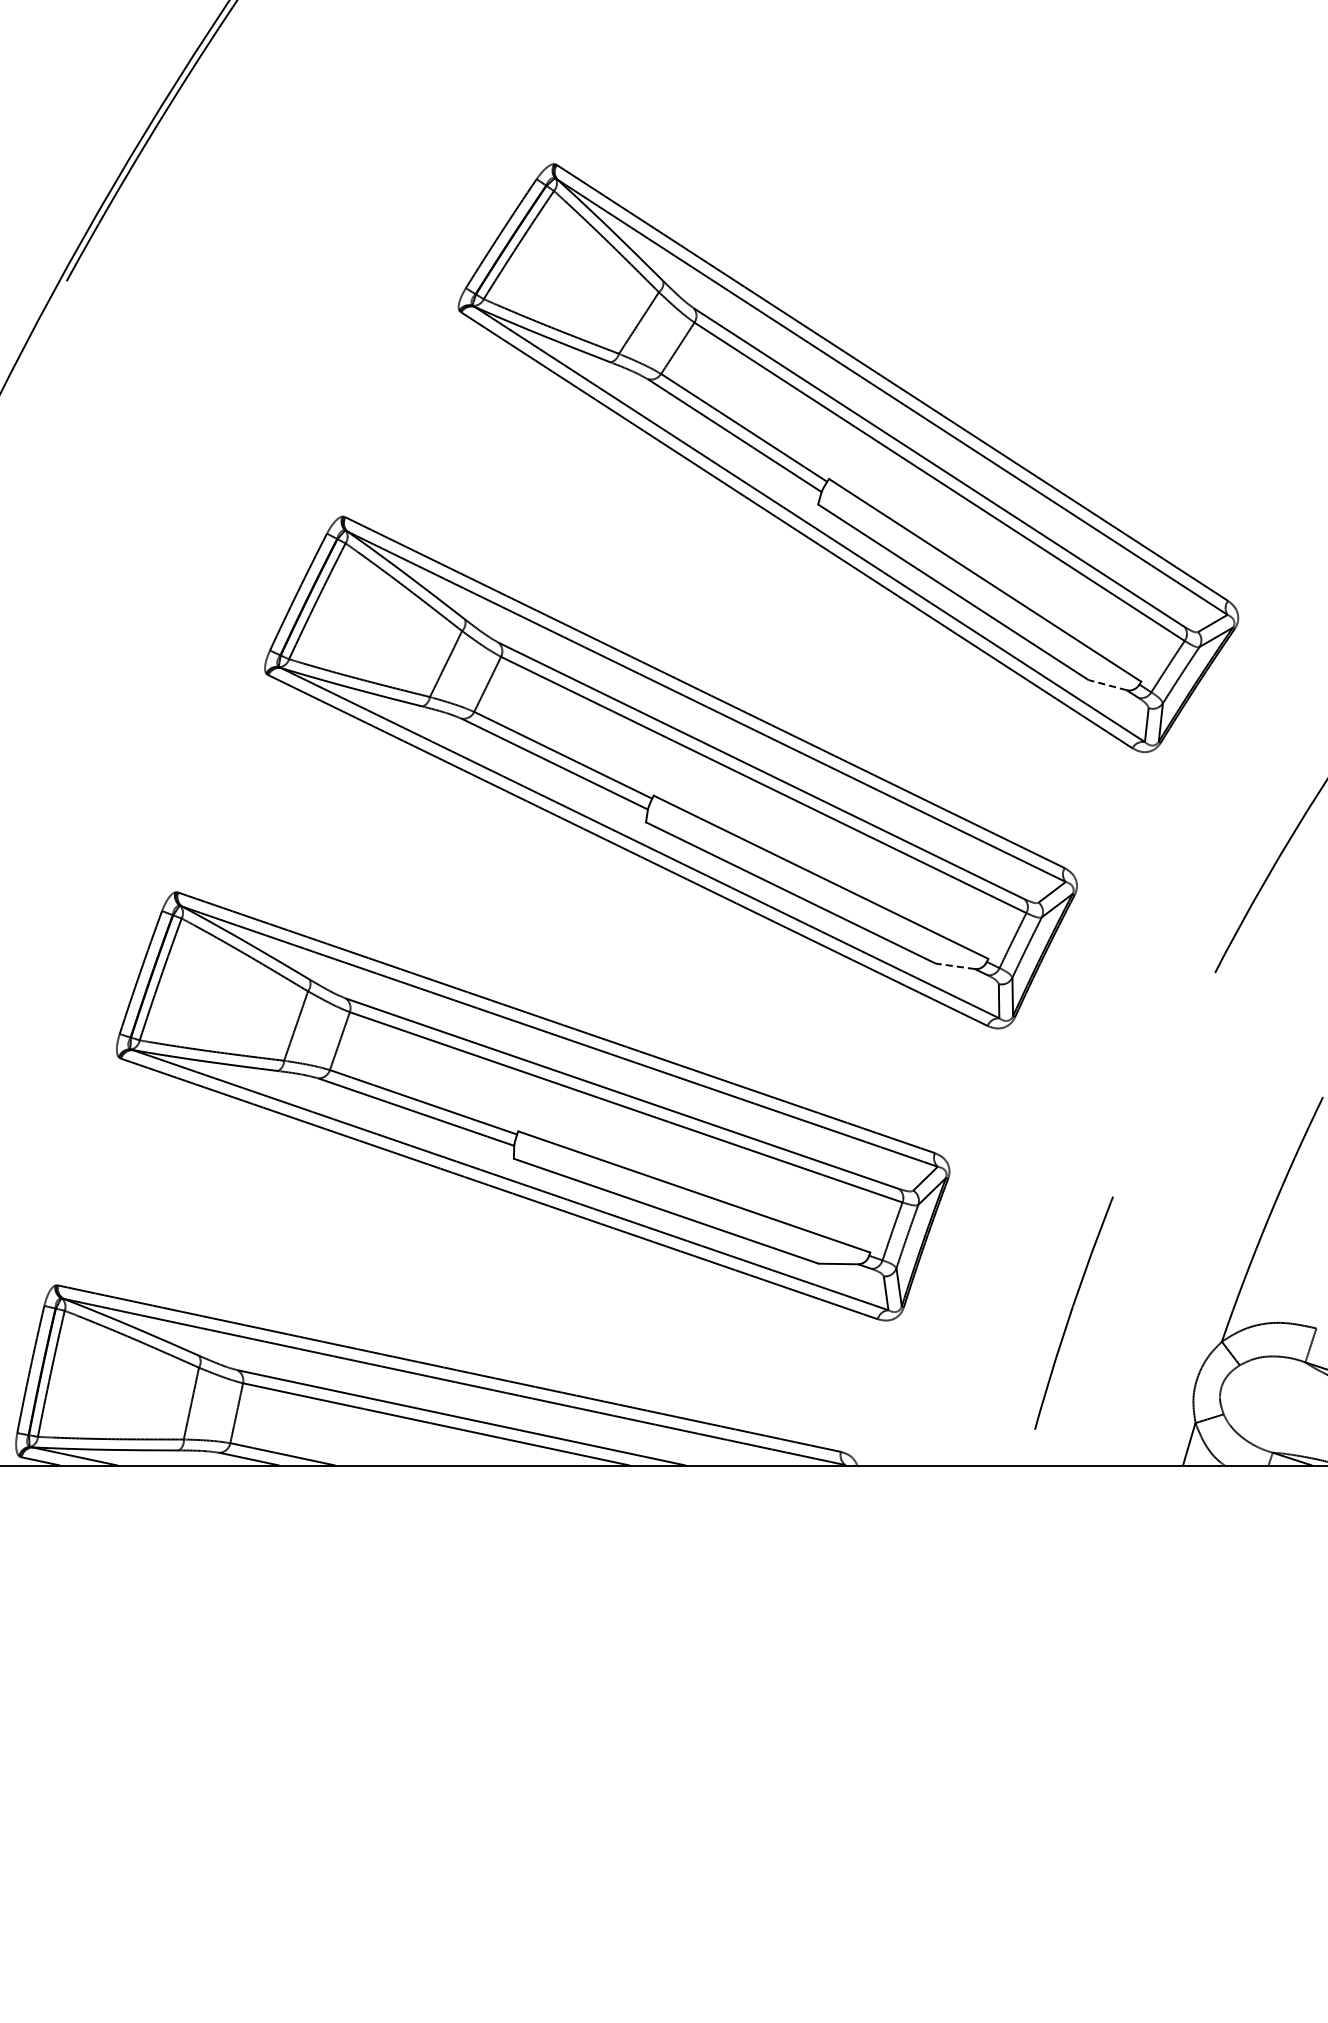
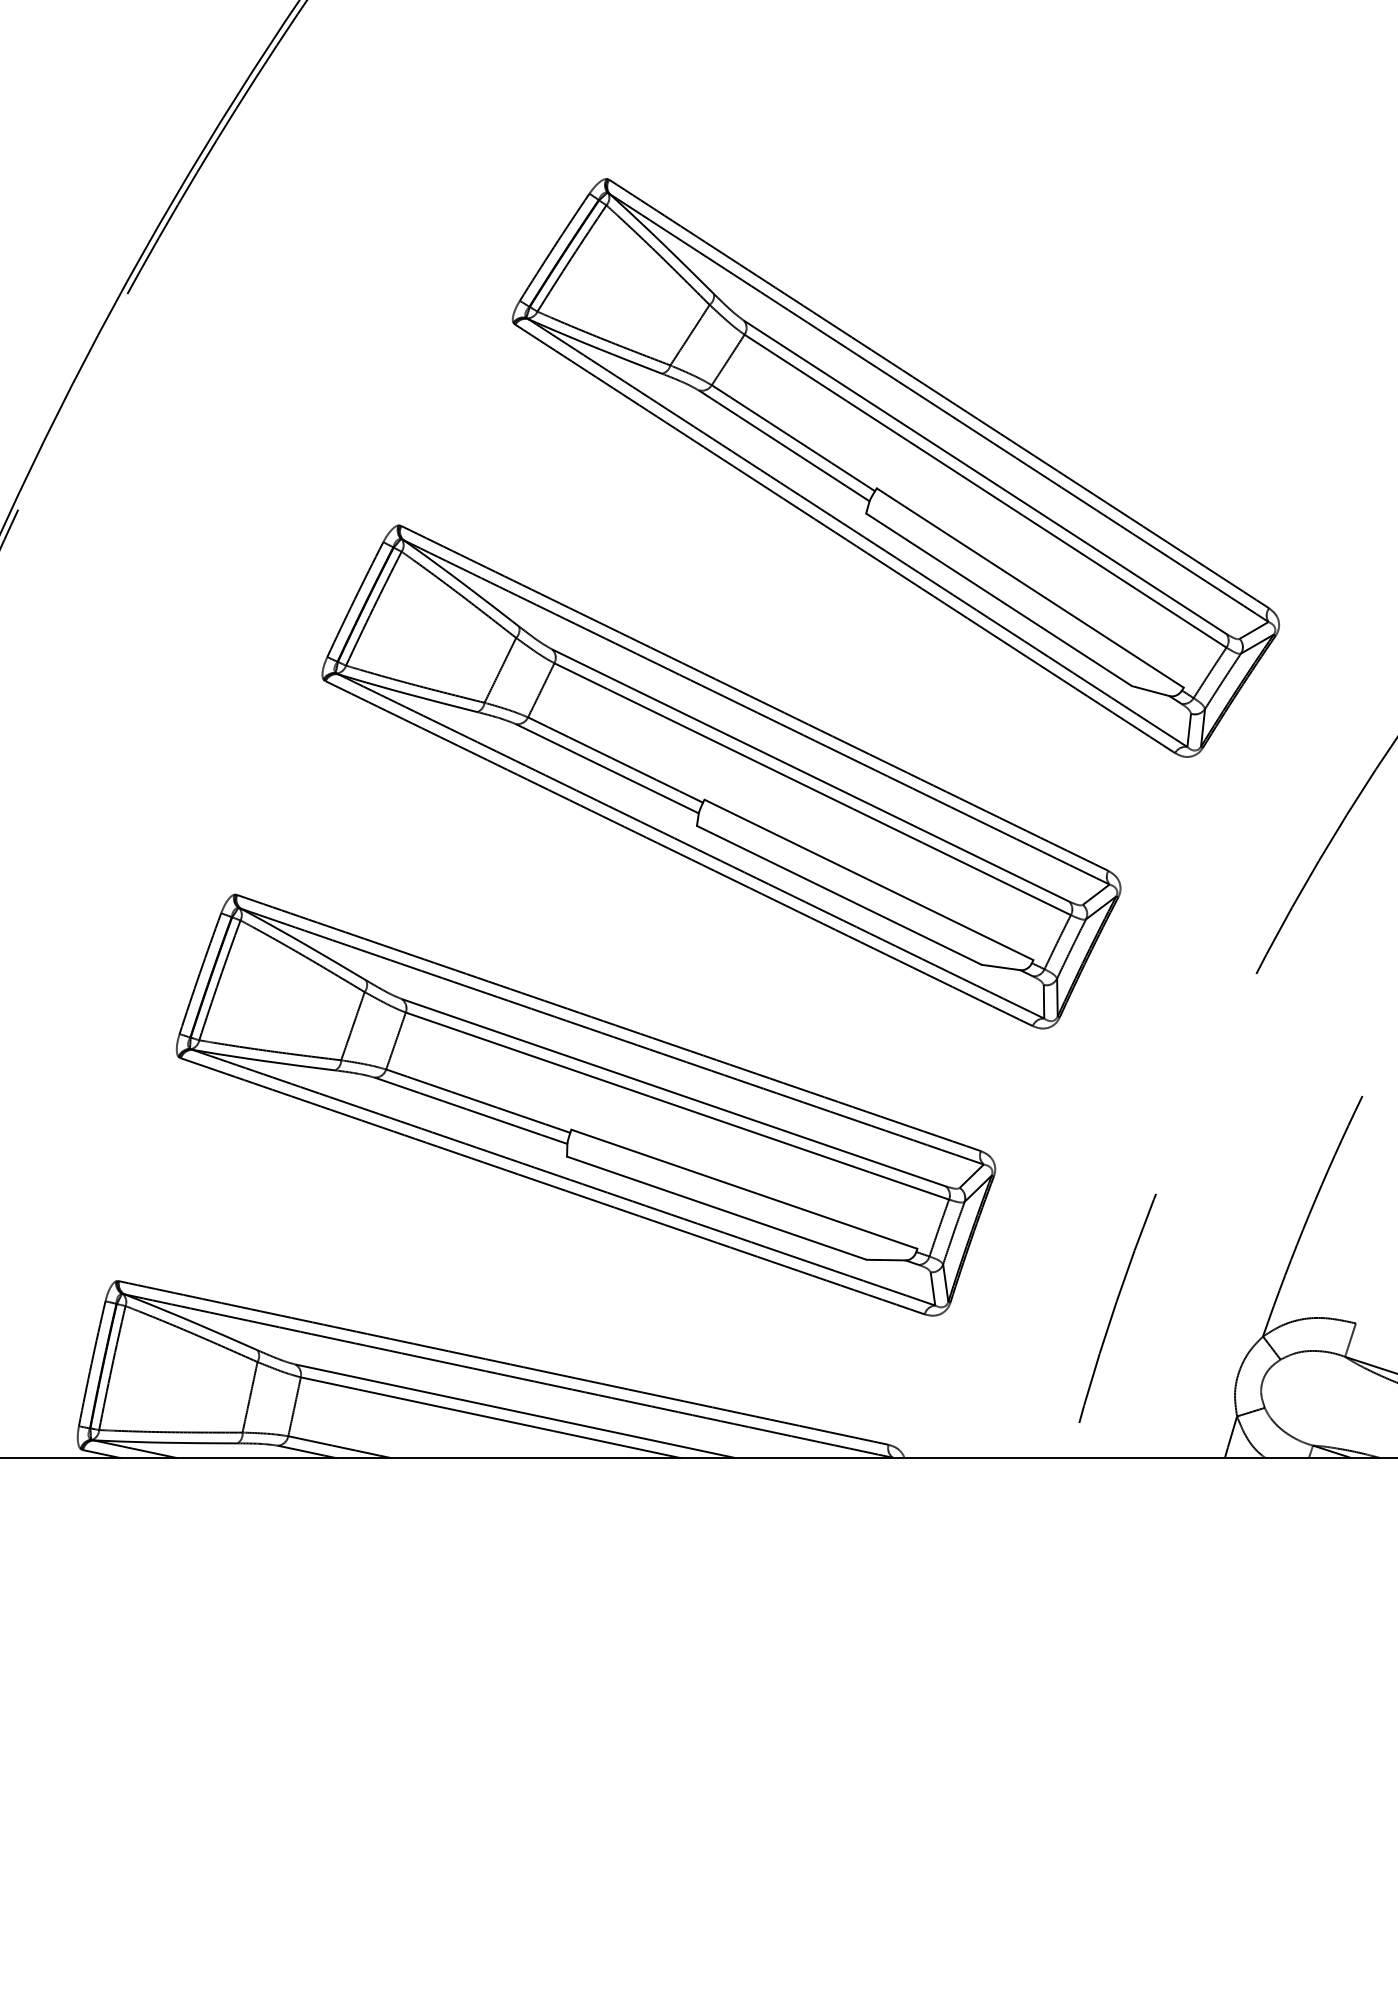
line: (1107, 684) -> (1150, 690), dashed -> solid
line: (954, 966) -> (1000, 967), dashed -> solid

